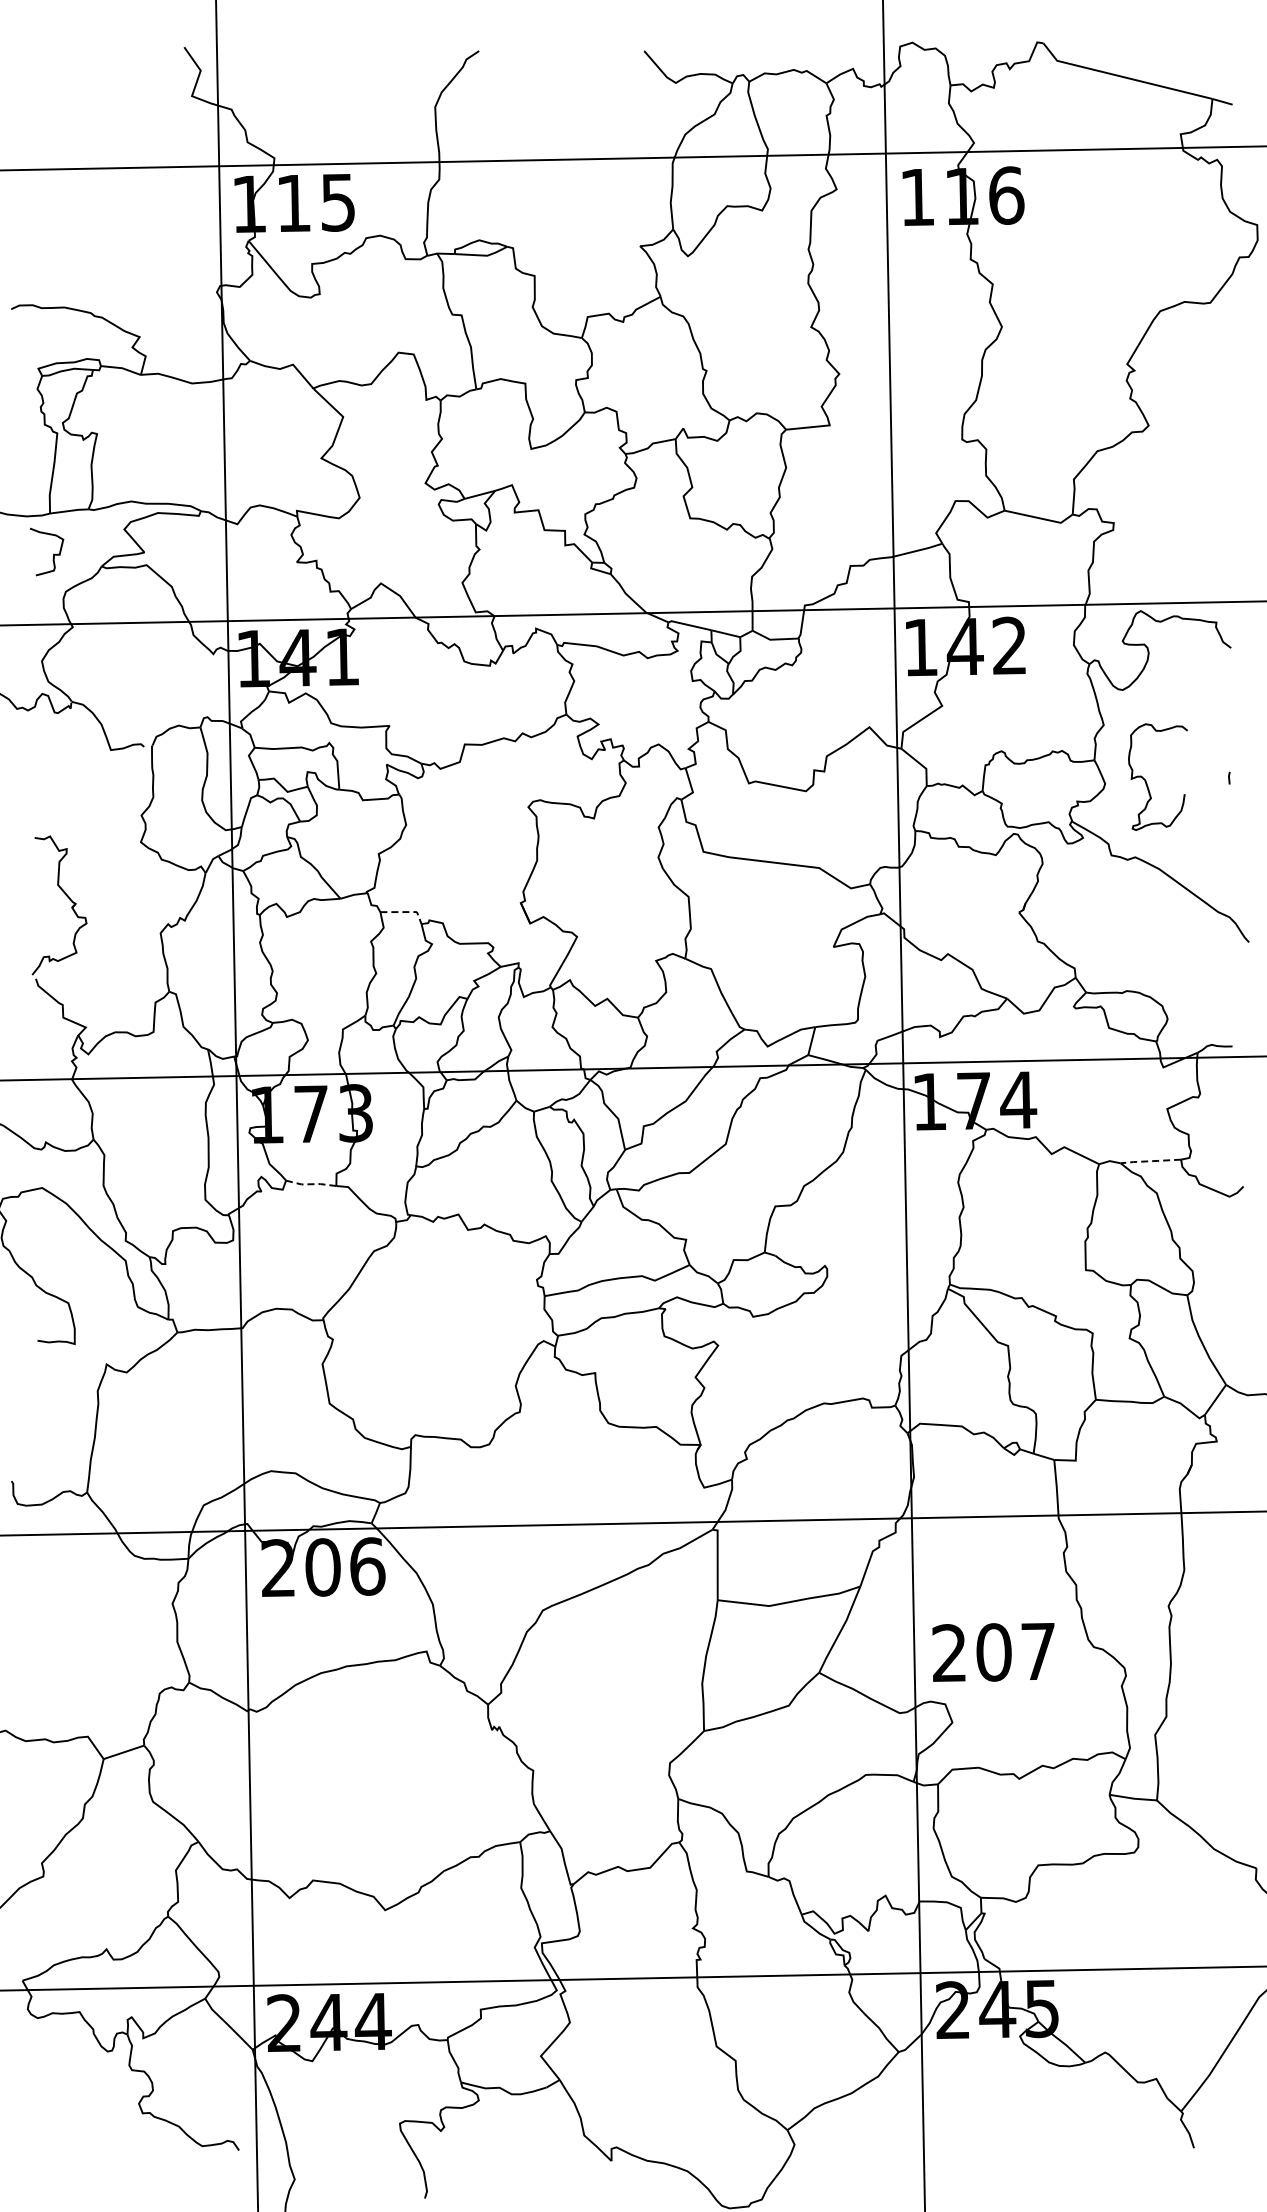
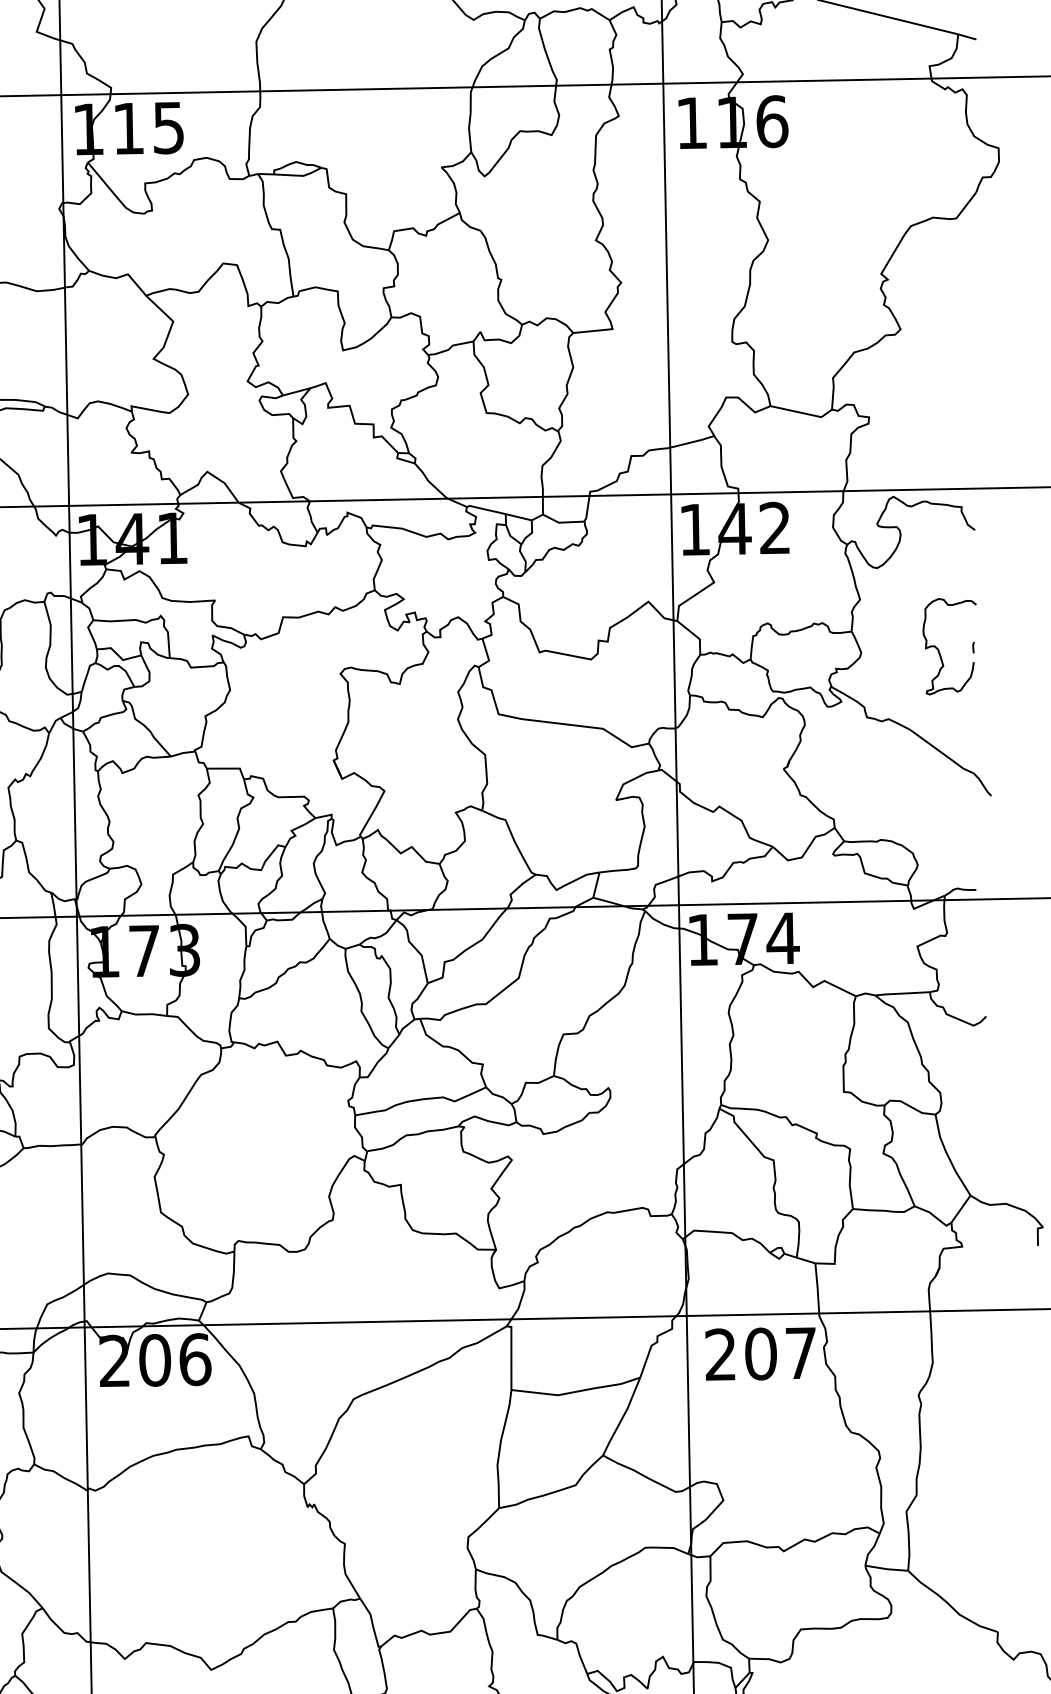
curve: (1146, 780) -> (939, 649), moved
line: (406, 912) -> (230, 768), dashed -> solid
line: (1151, 1161) -> (903, 993), dashed -> solid
line: (311, 1184) -> (144, 1014), dashed -> solid
text: (993, 1652) -> (760, 1354), moved

